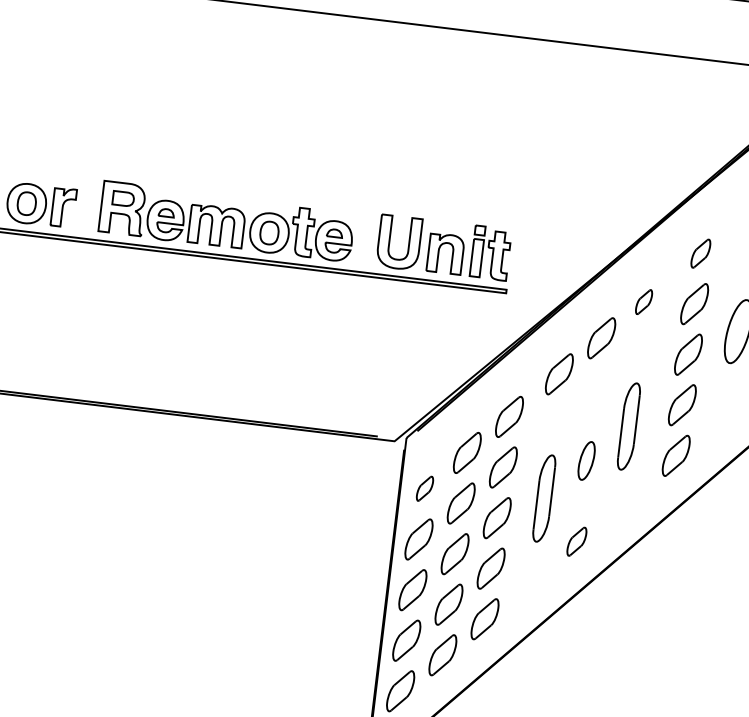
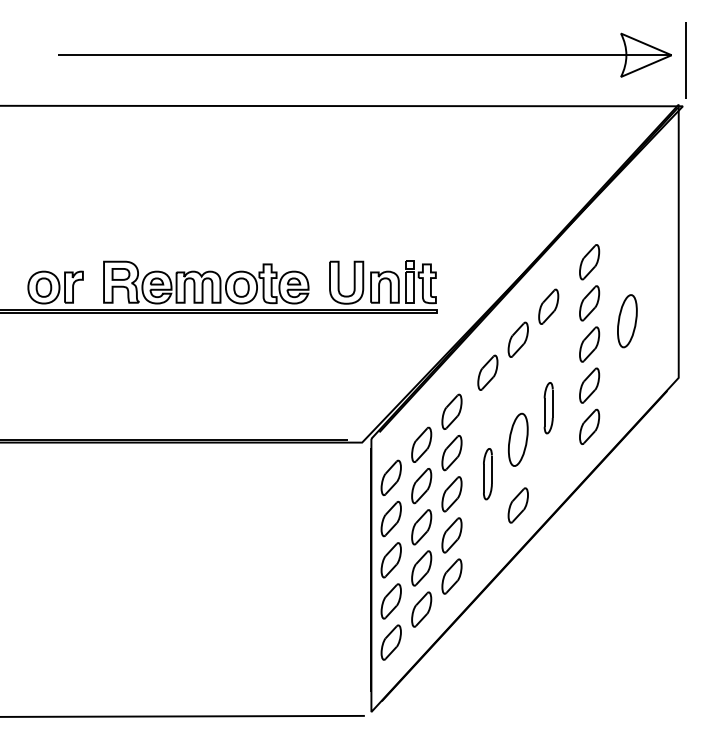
part: (700, 253) -> (589, 262), size x1.43
part: (643, 301) -> (548, 306), size x1.67
part: (628, 427) -> (548, 408), size x0.71
part: (585, 460) -> (517, 439), size x1.67
part: (424, 488) -> (390, 477), size x1.67
part: (543, 499) -> (487, 474), size x0.71
part: (576, 541) -> (517, 505), size x1.43

